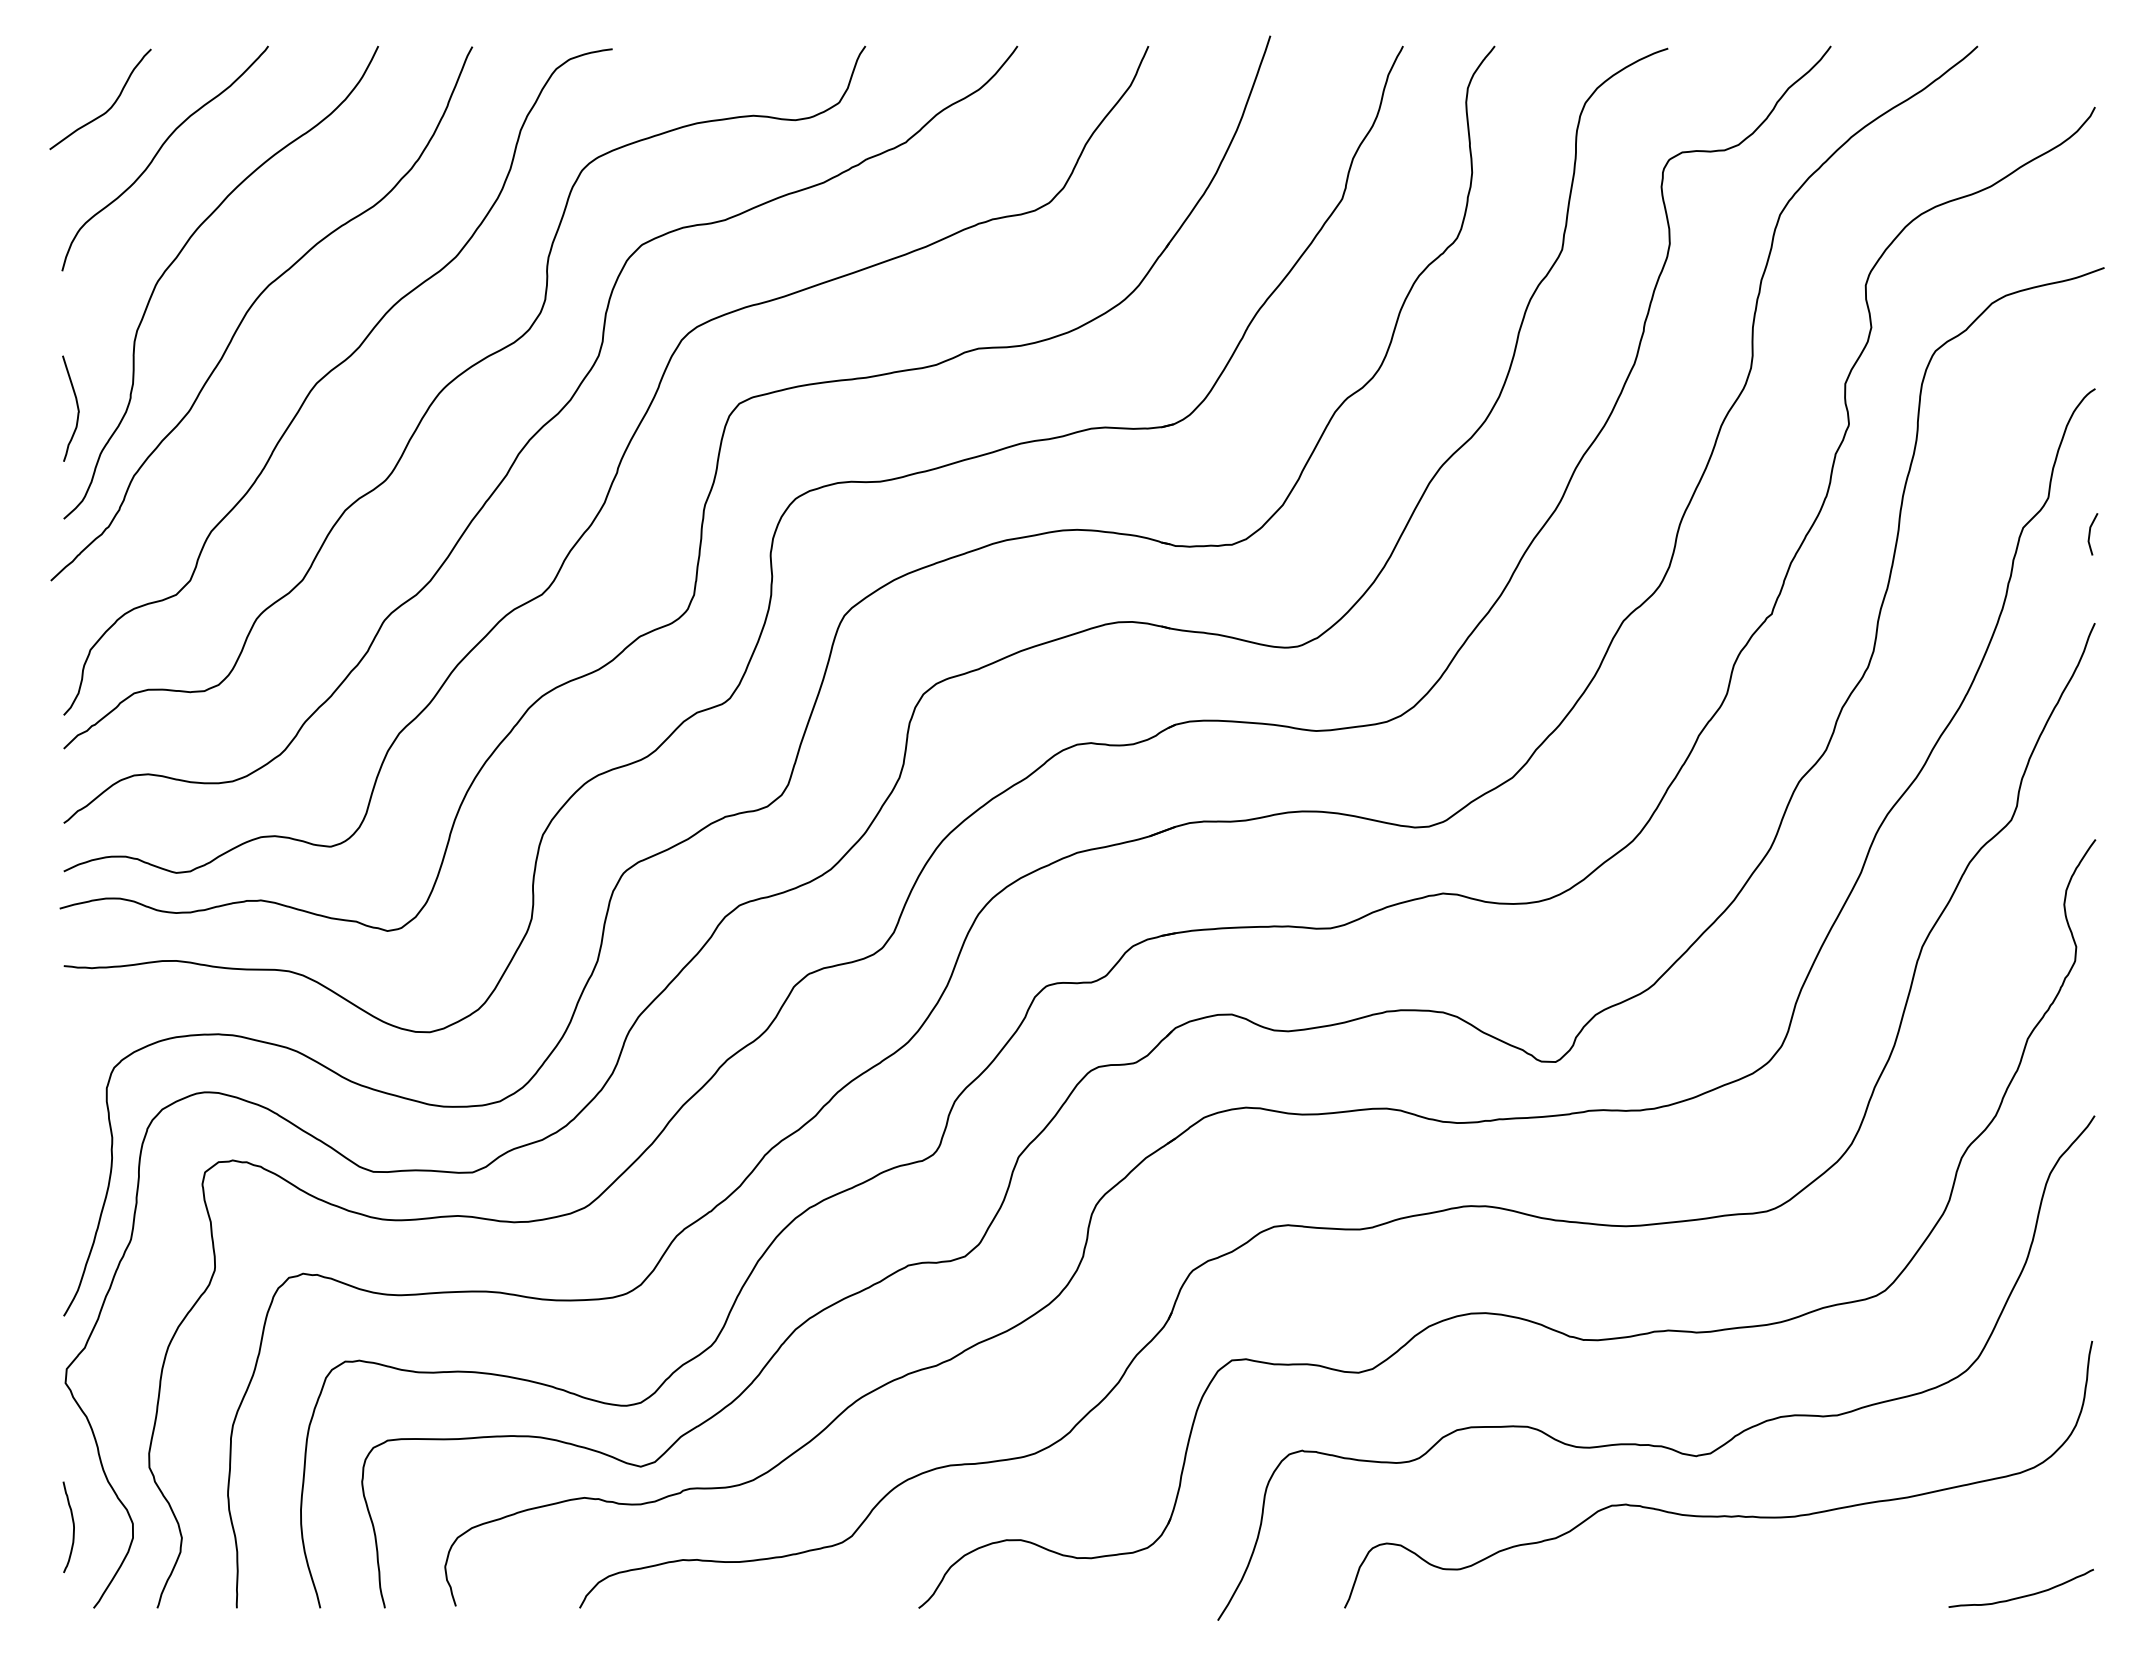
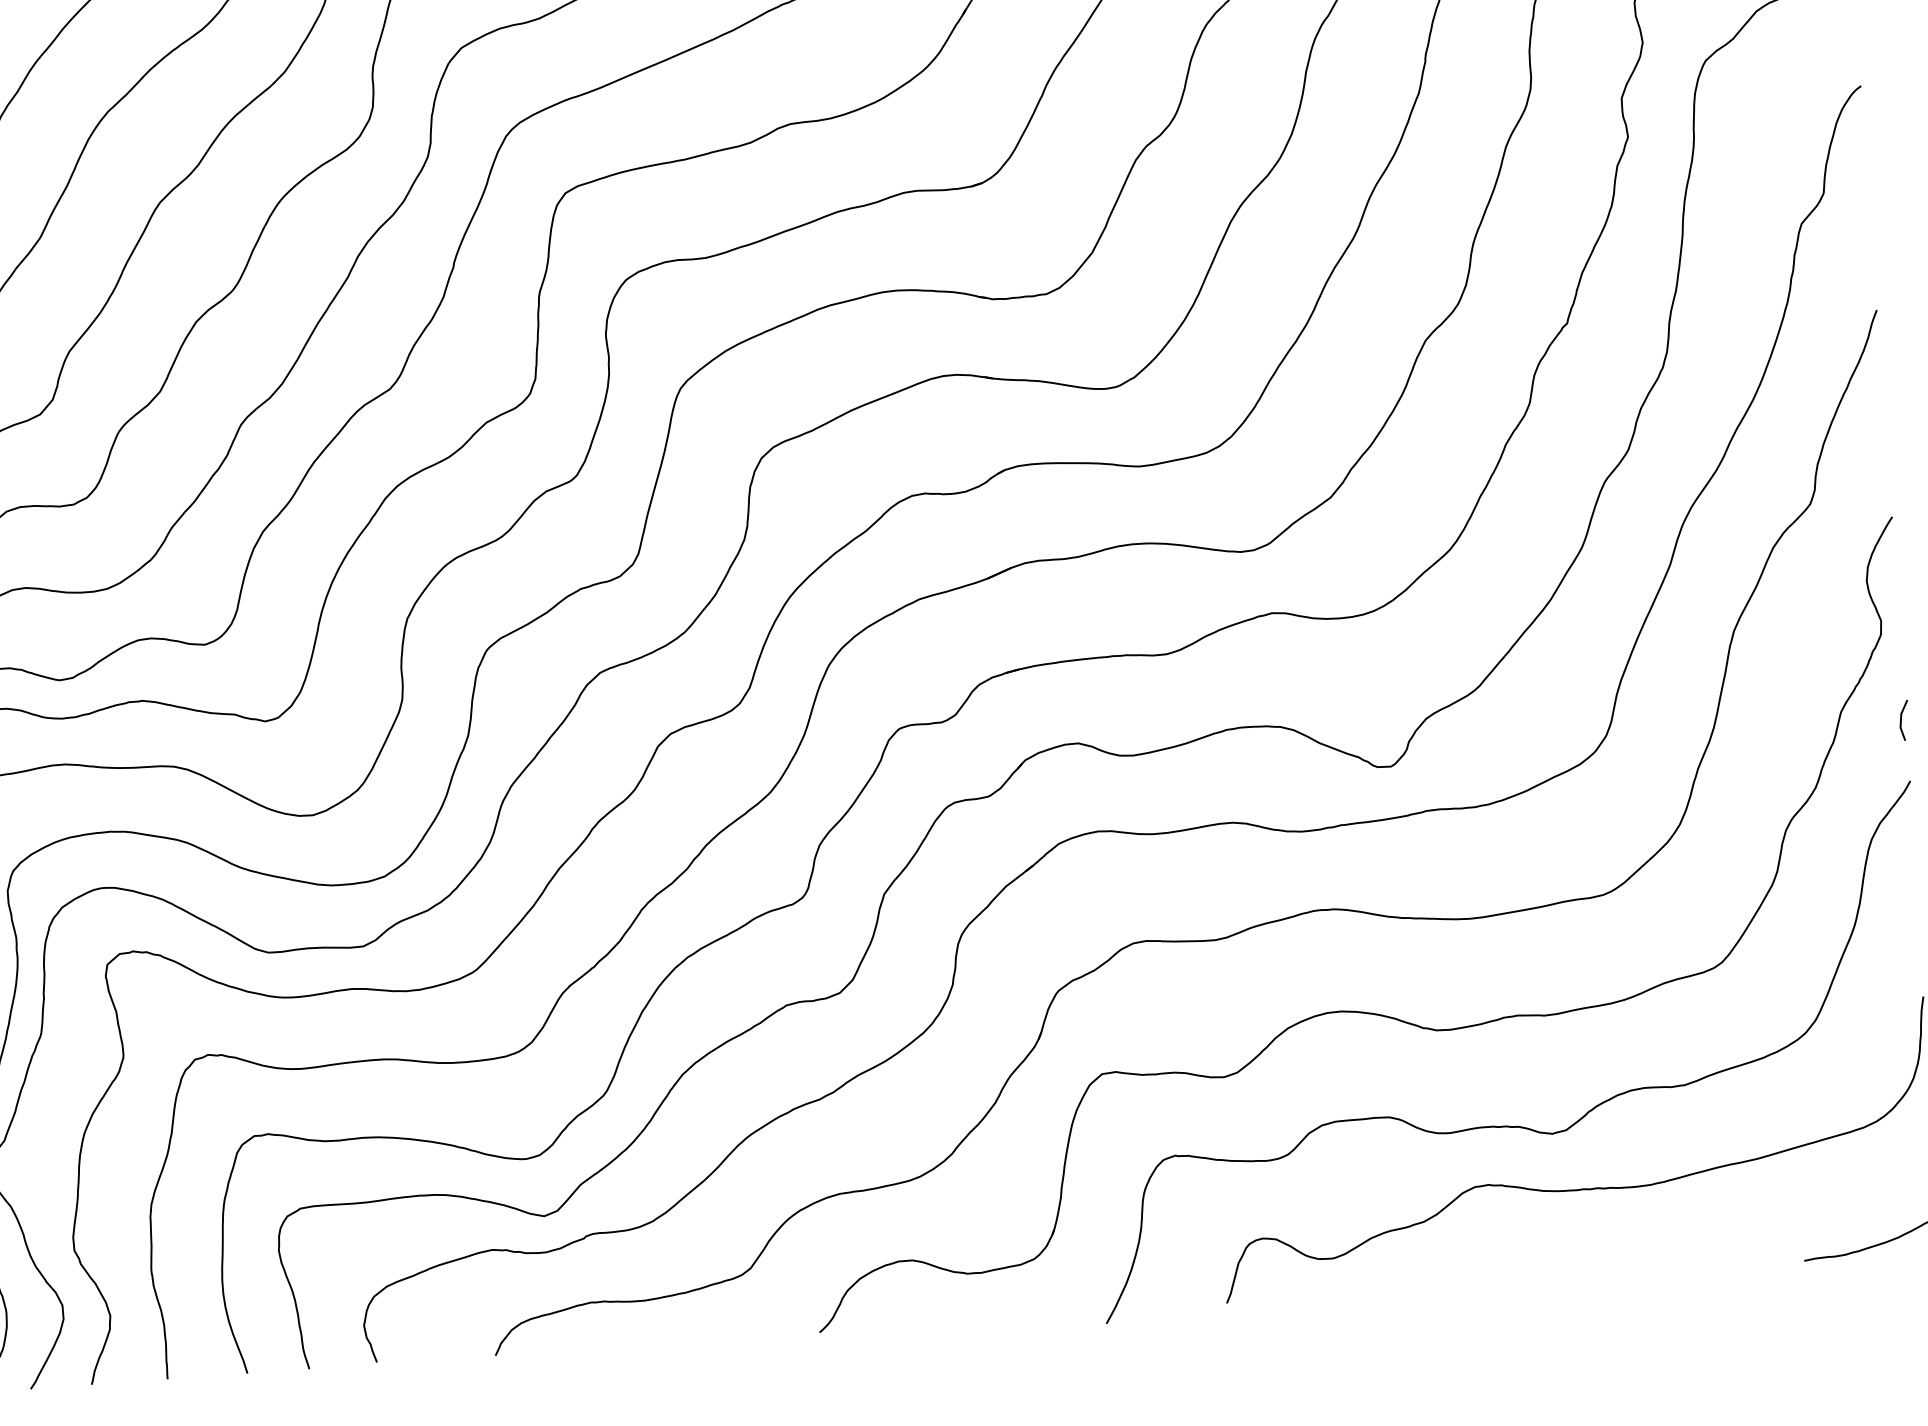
line: (2090, 534) -> (1901, 720), moved

